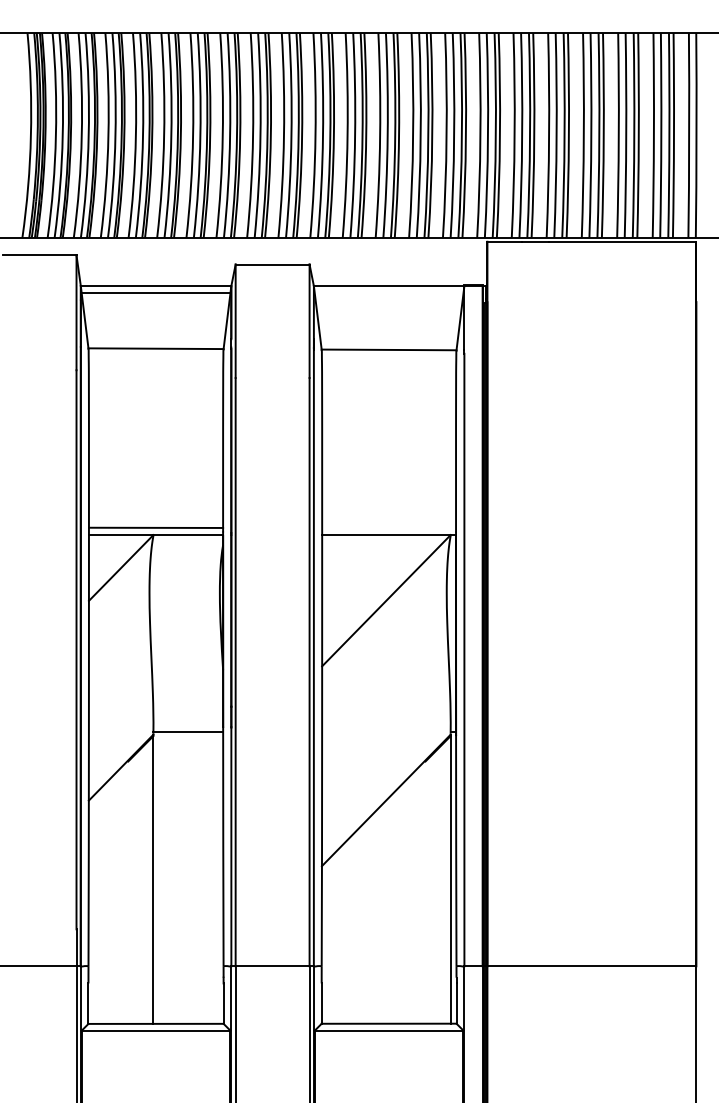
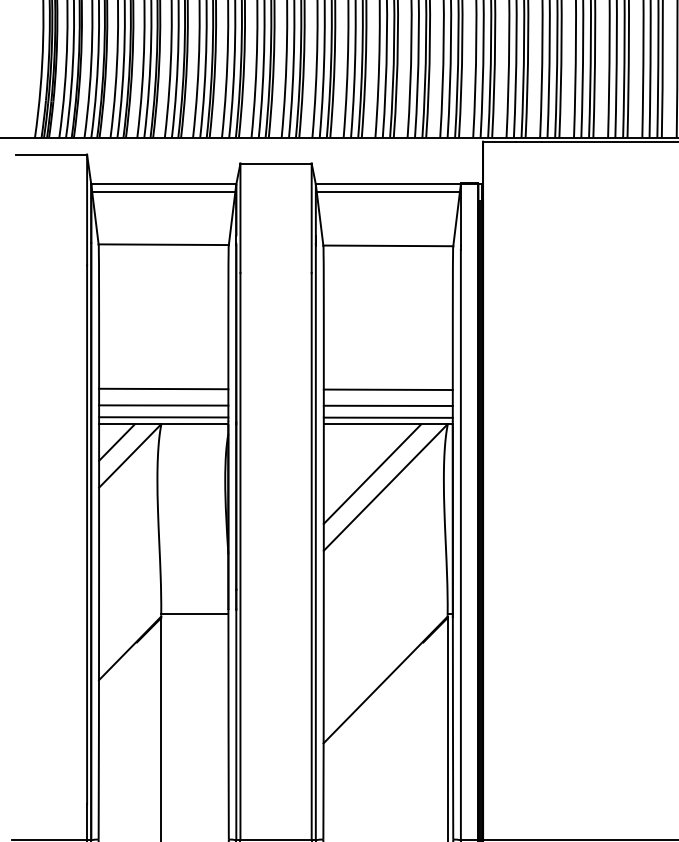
line: (388, 293) -> (387, 191), added
line: (155, 498) -> (163, 389), added
line: (389, 499) -> (388, 390), added
line: (155, 515) -> (163, 405), added
line: (389, 515) -> (388, 405), added
line: (389, 528) -> (388, 417), added
line: (107, 554) -> (116, 443), added
line: (372, 586) -> (372, 473), added

